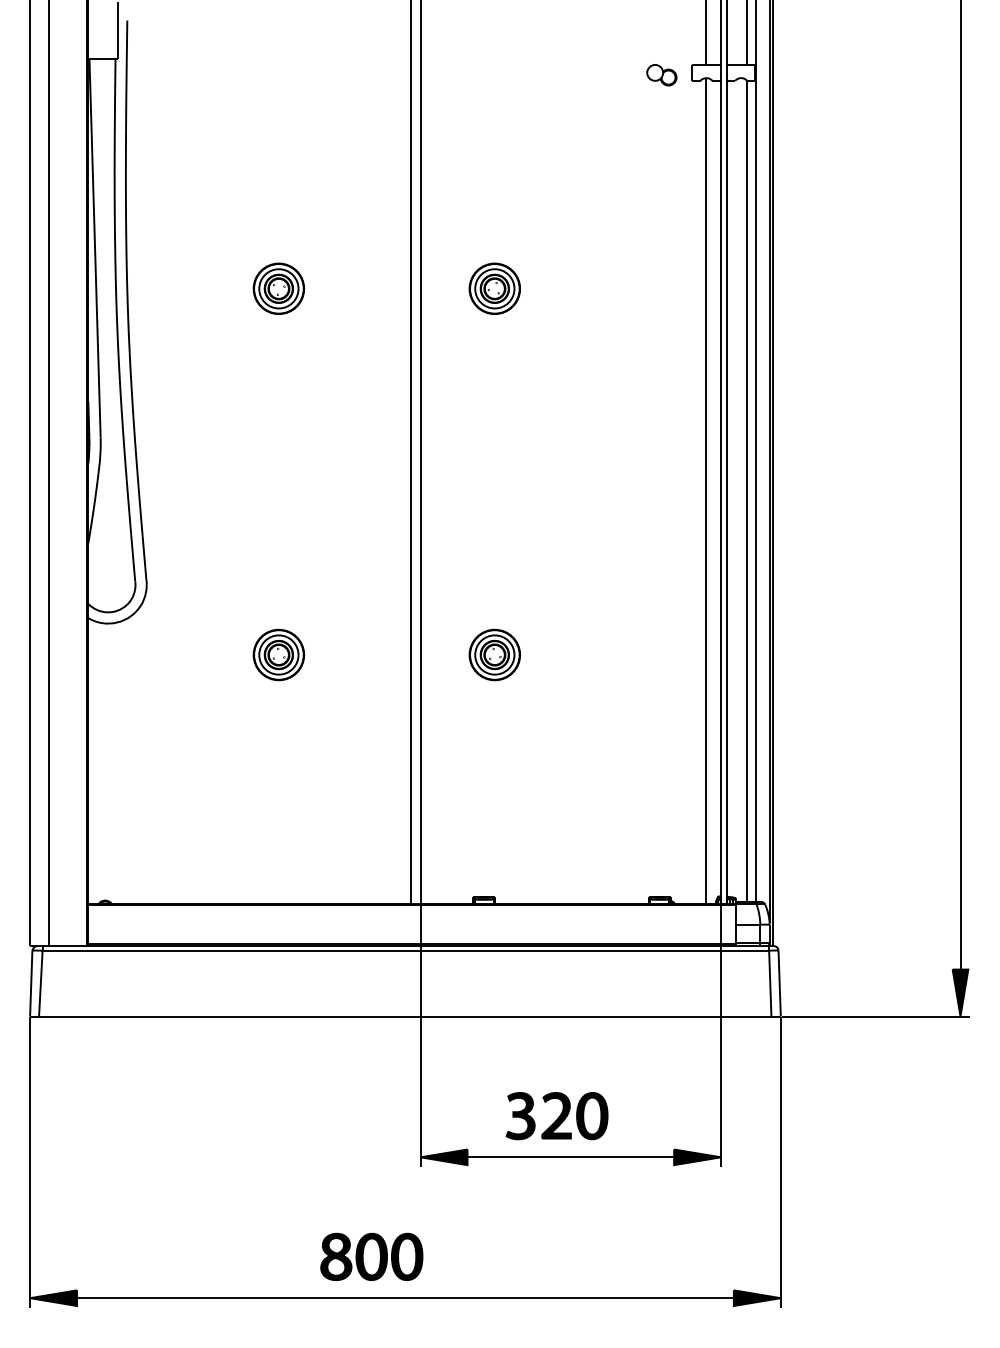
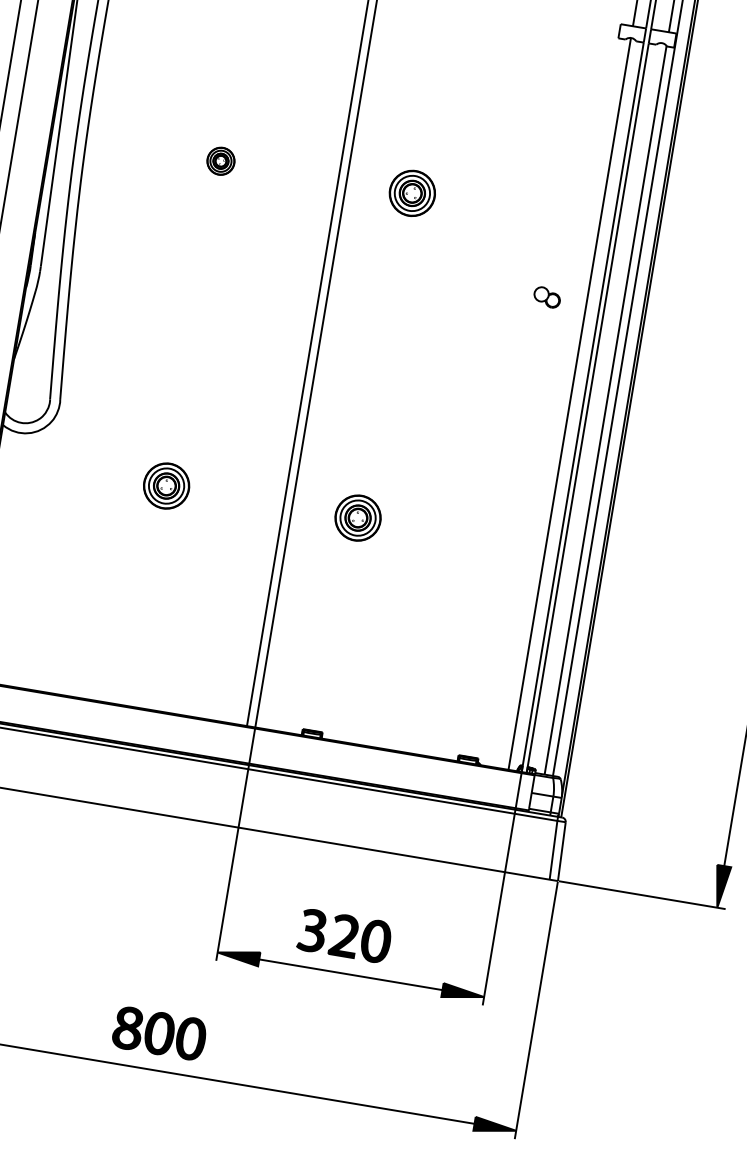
part: (661, 75) -> (546, 297), moved
part: (278, 288) -> (220, 161), size x0.6

